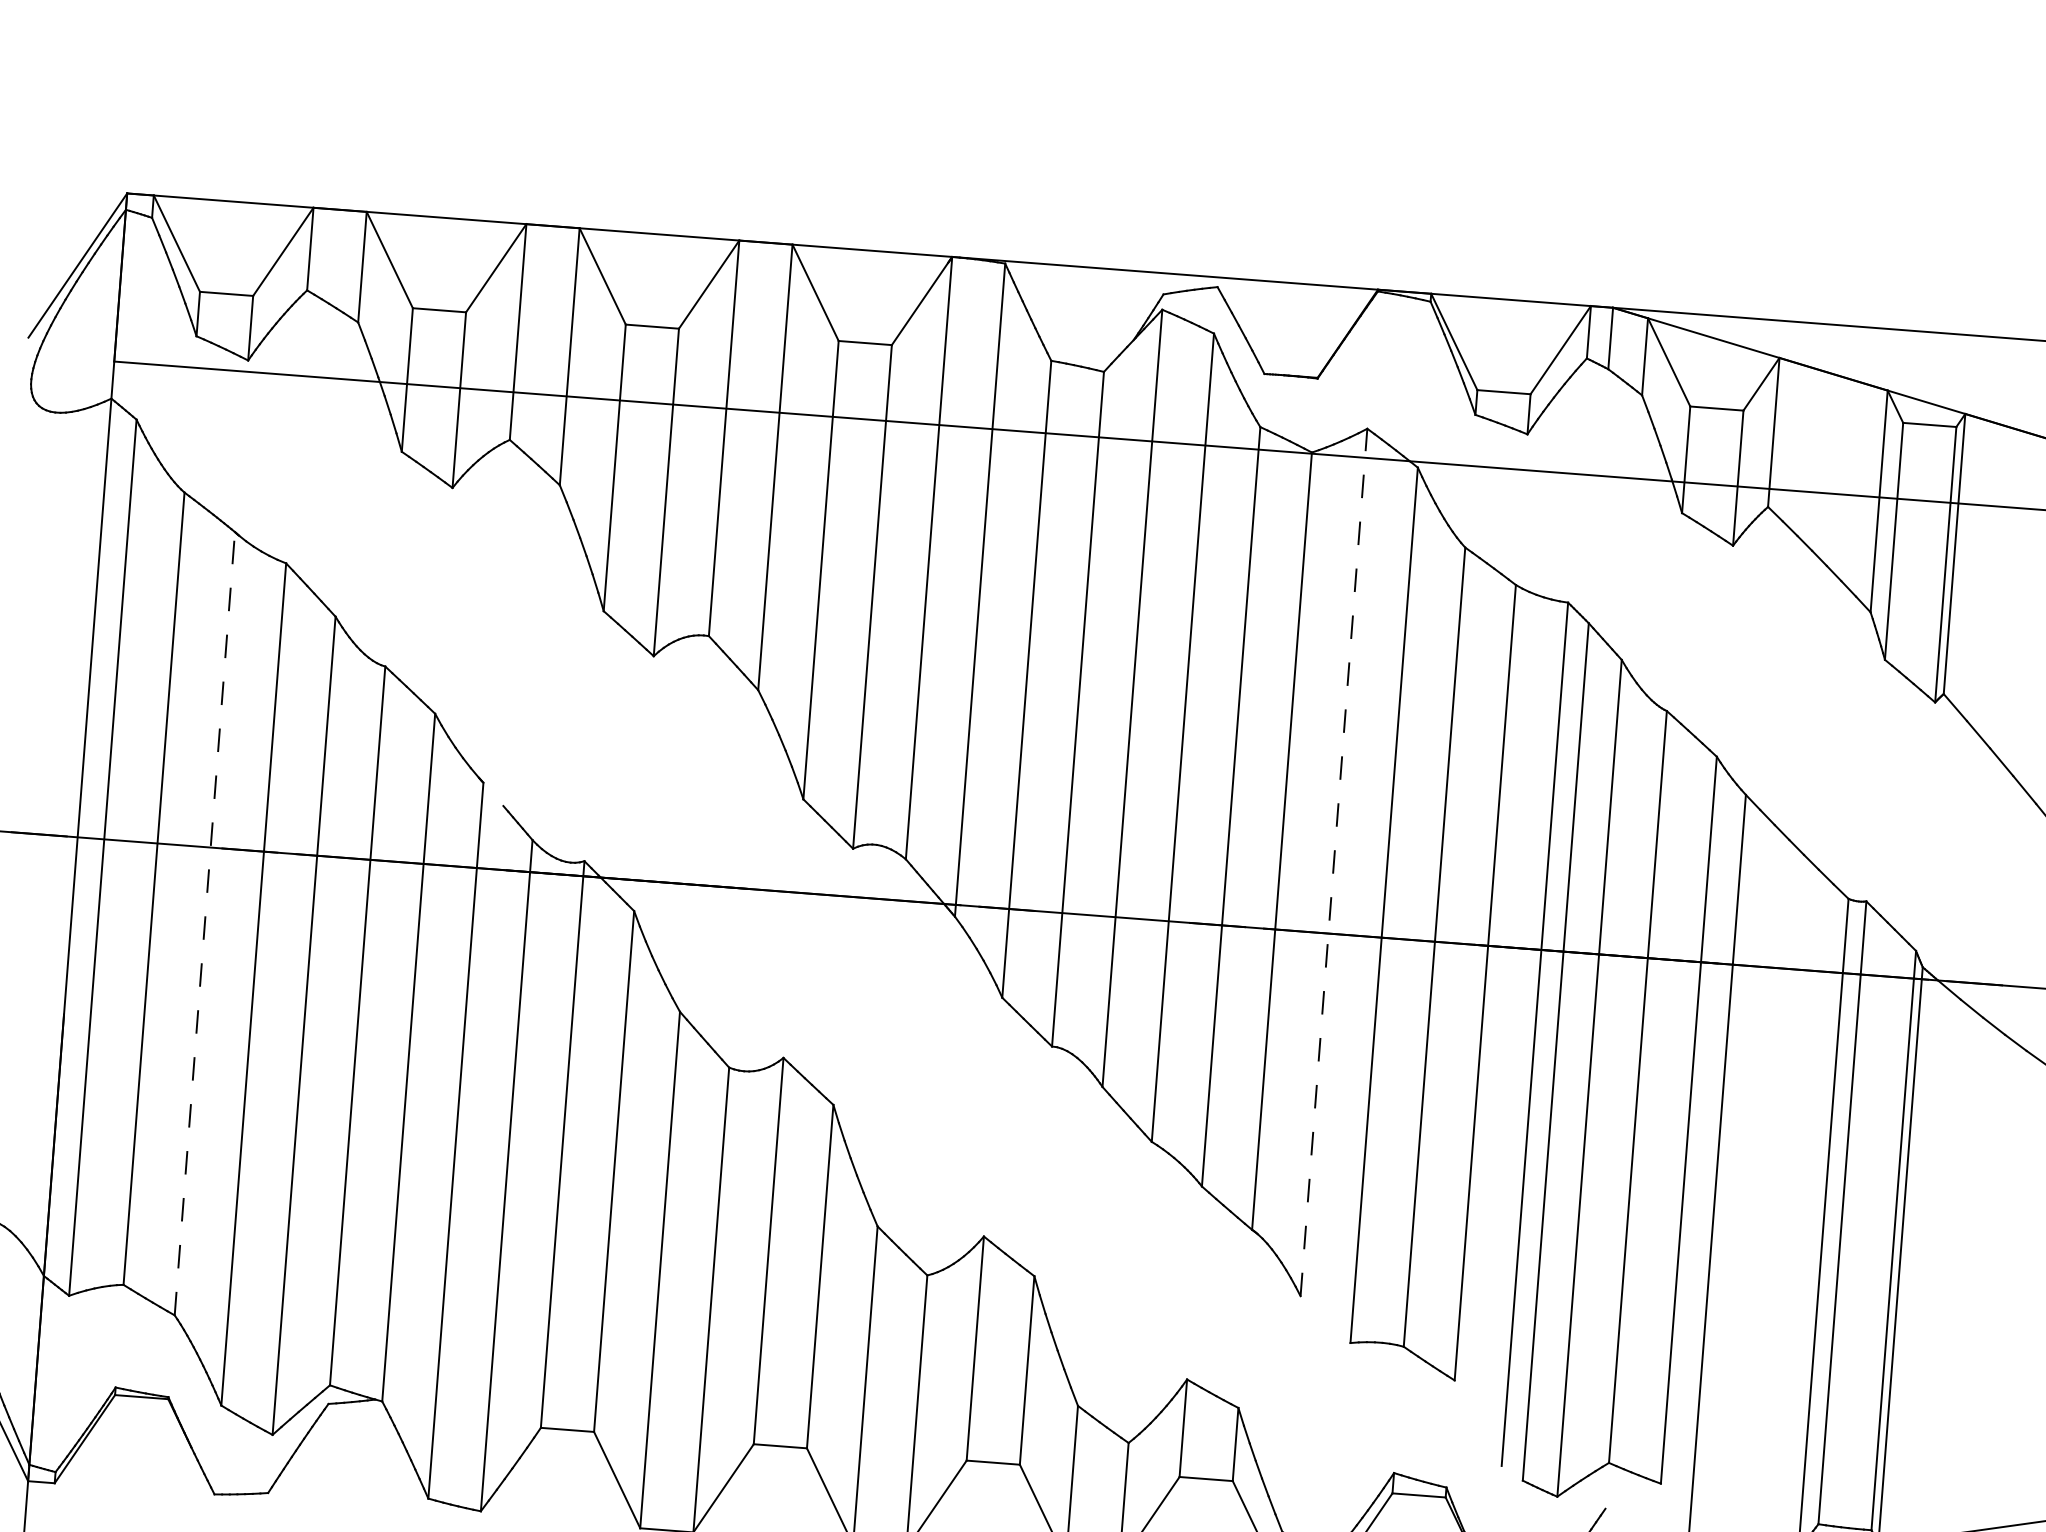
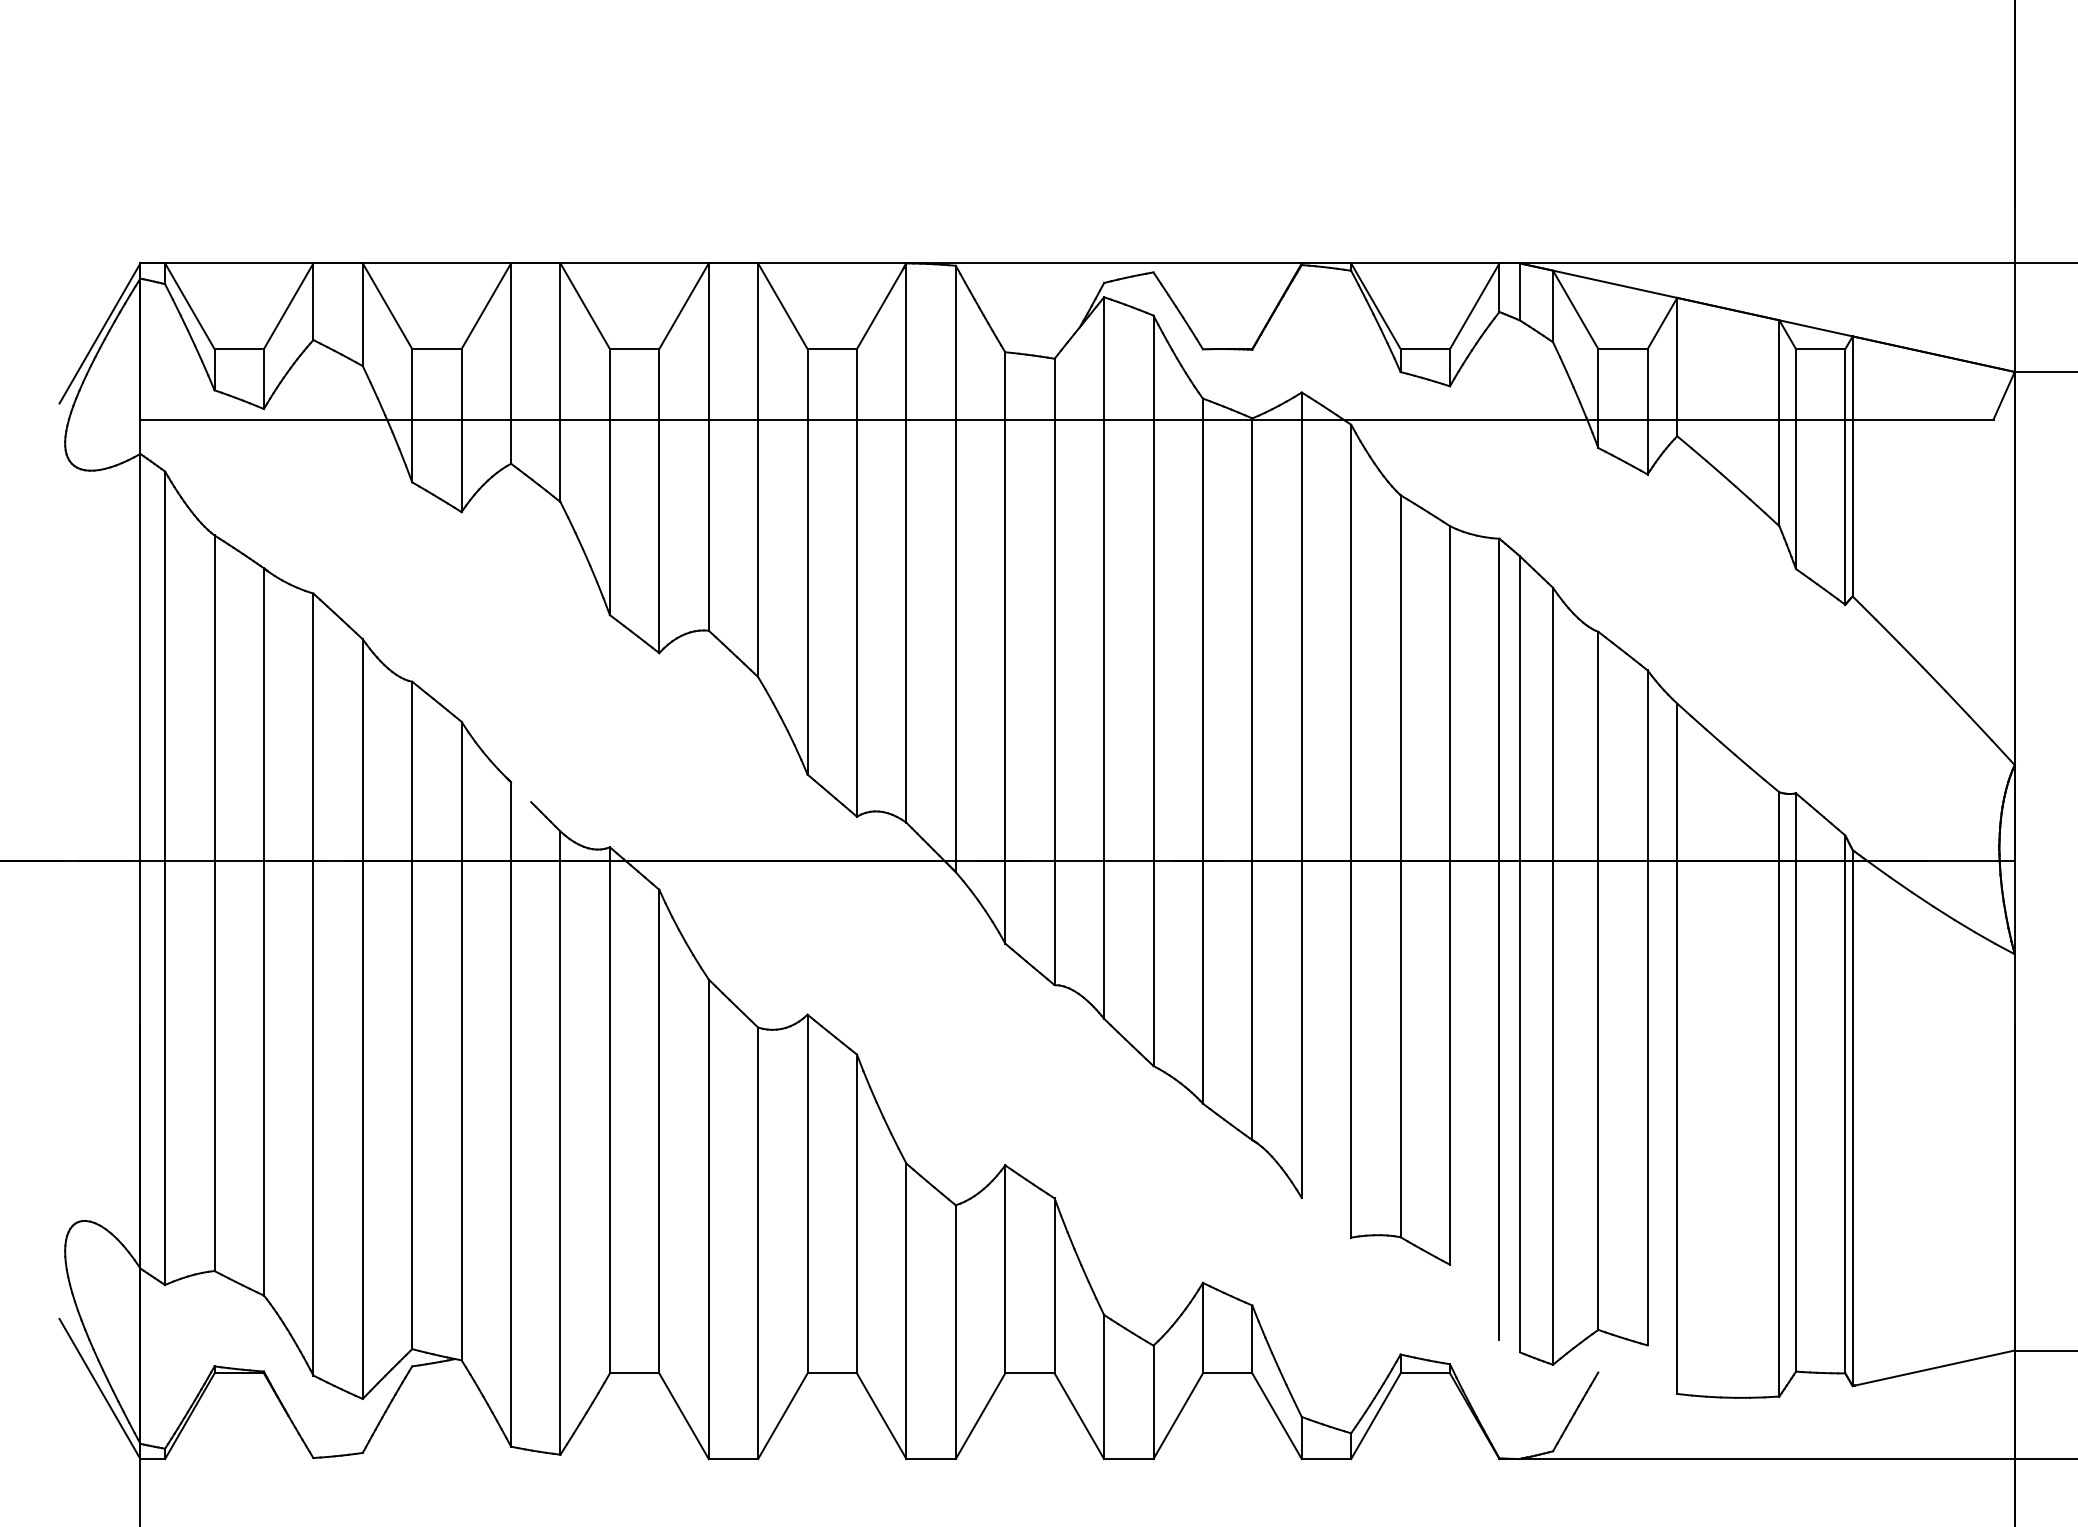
line: (1333, 862) -> (1301, 795), dashed -> solid
line: (204, 923) -> (263, 931), dashed -> solid

